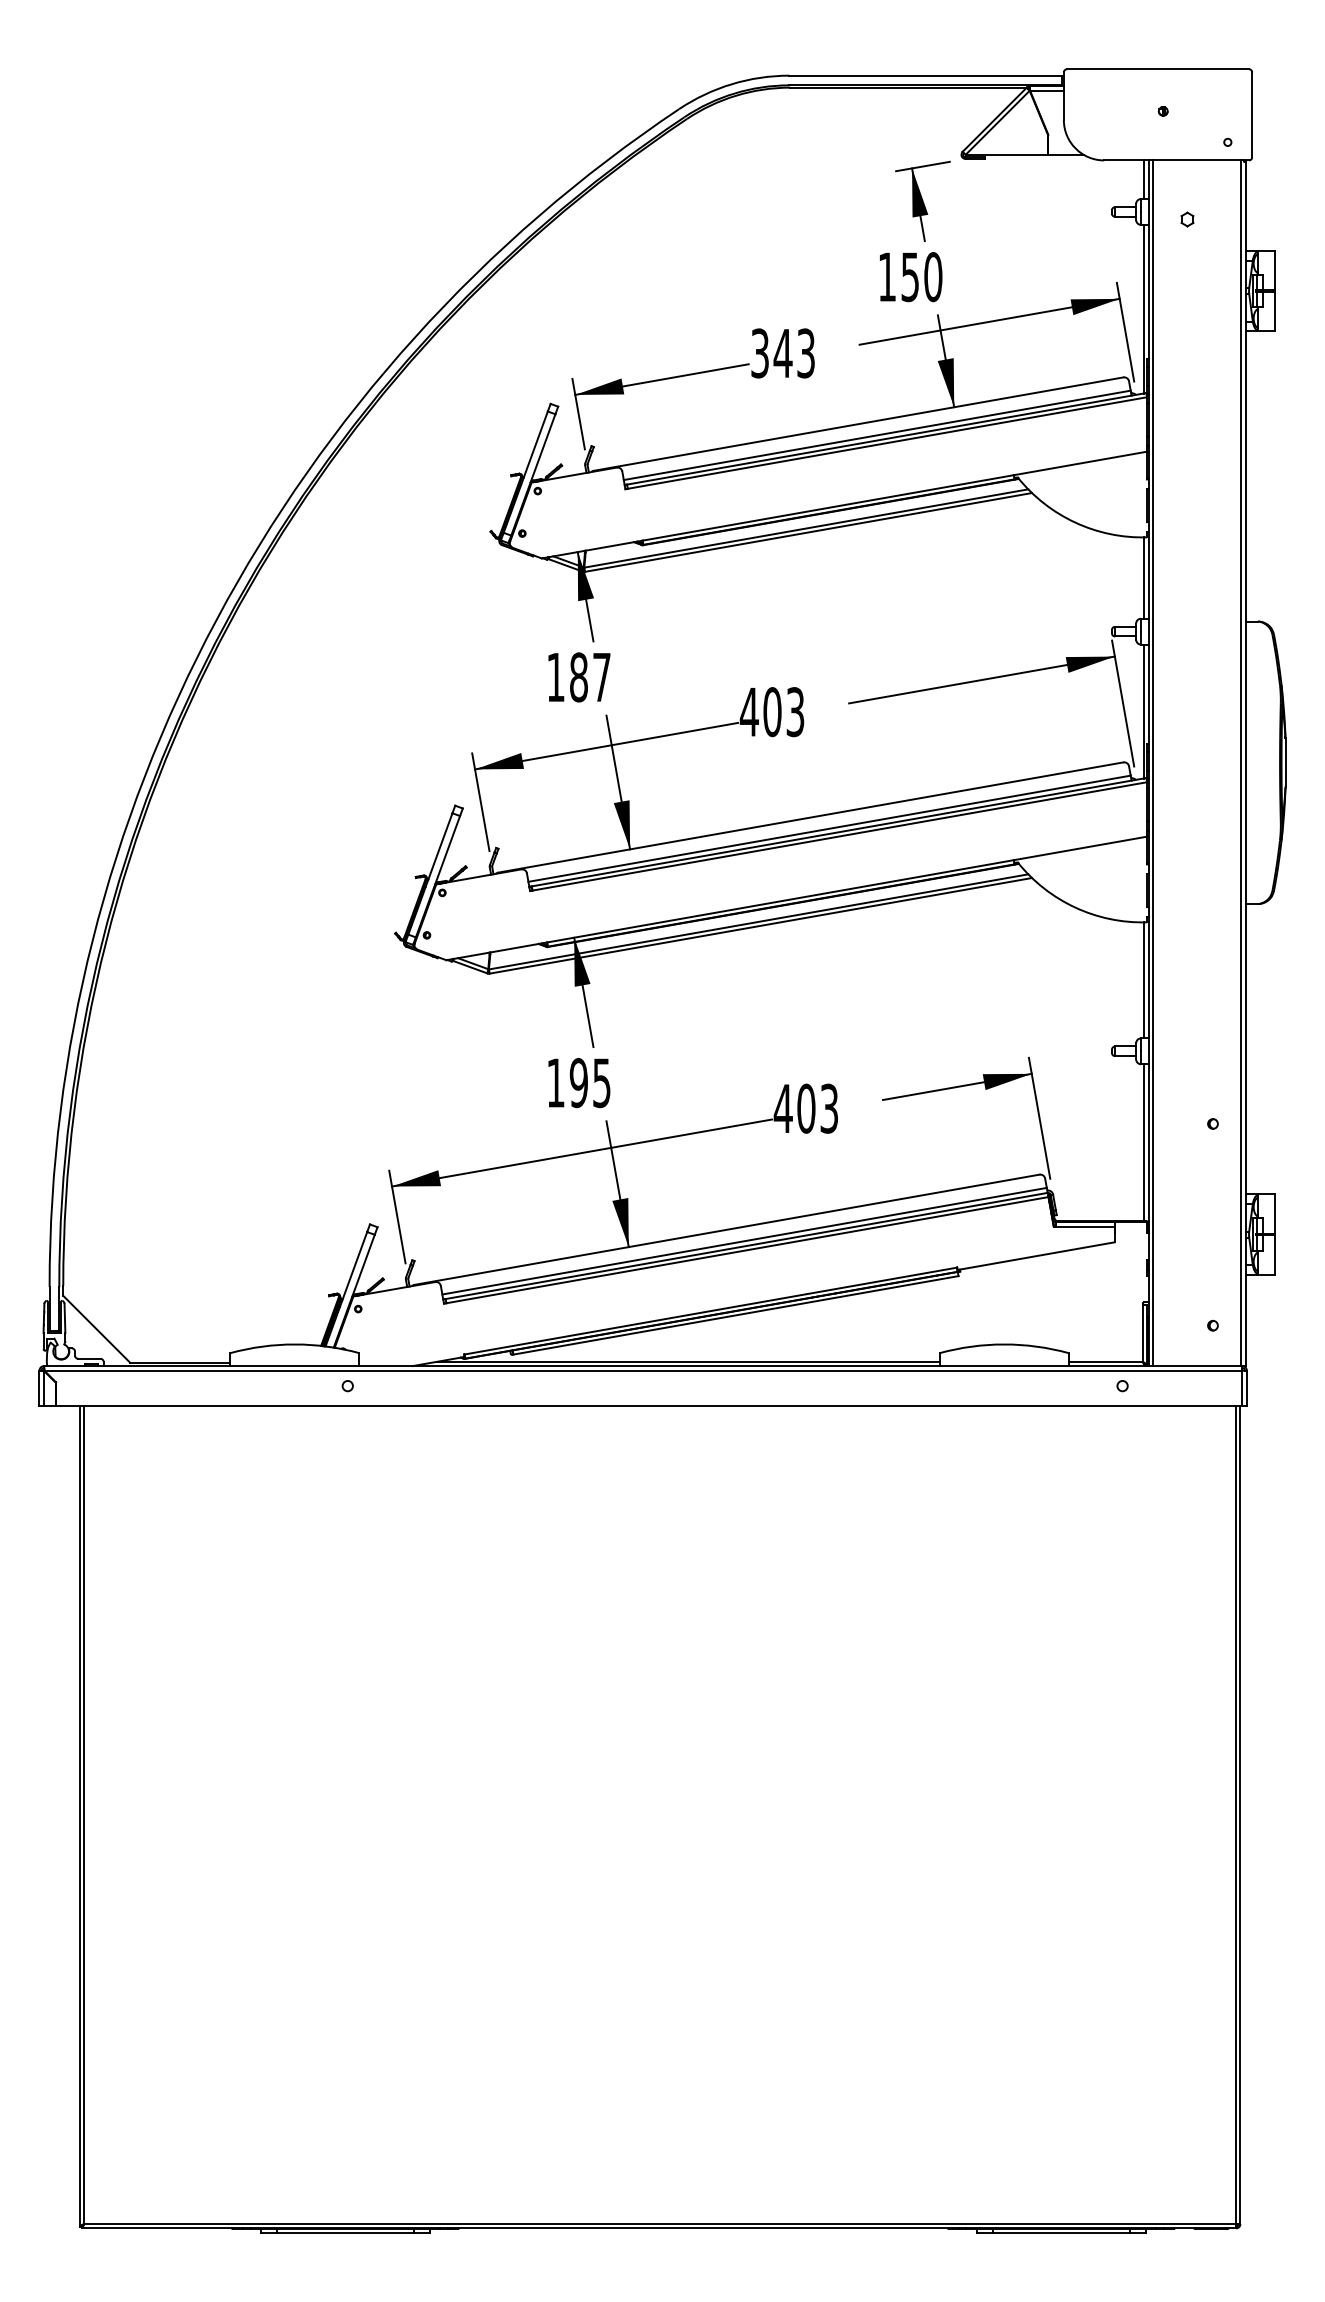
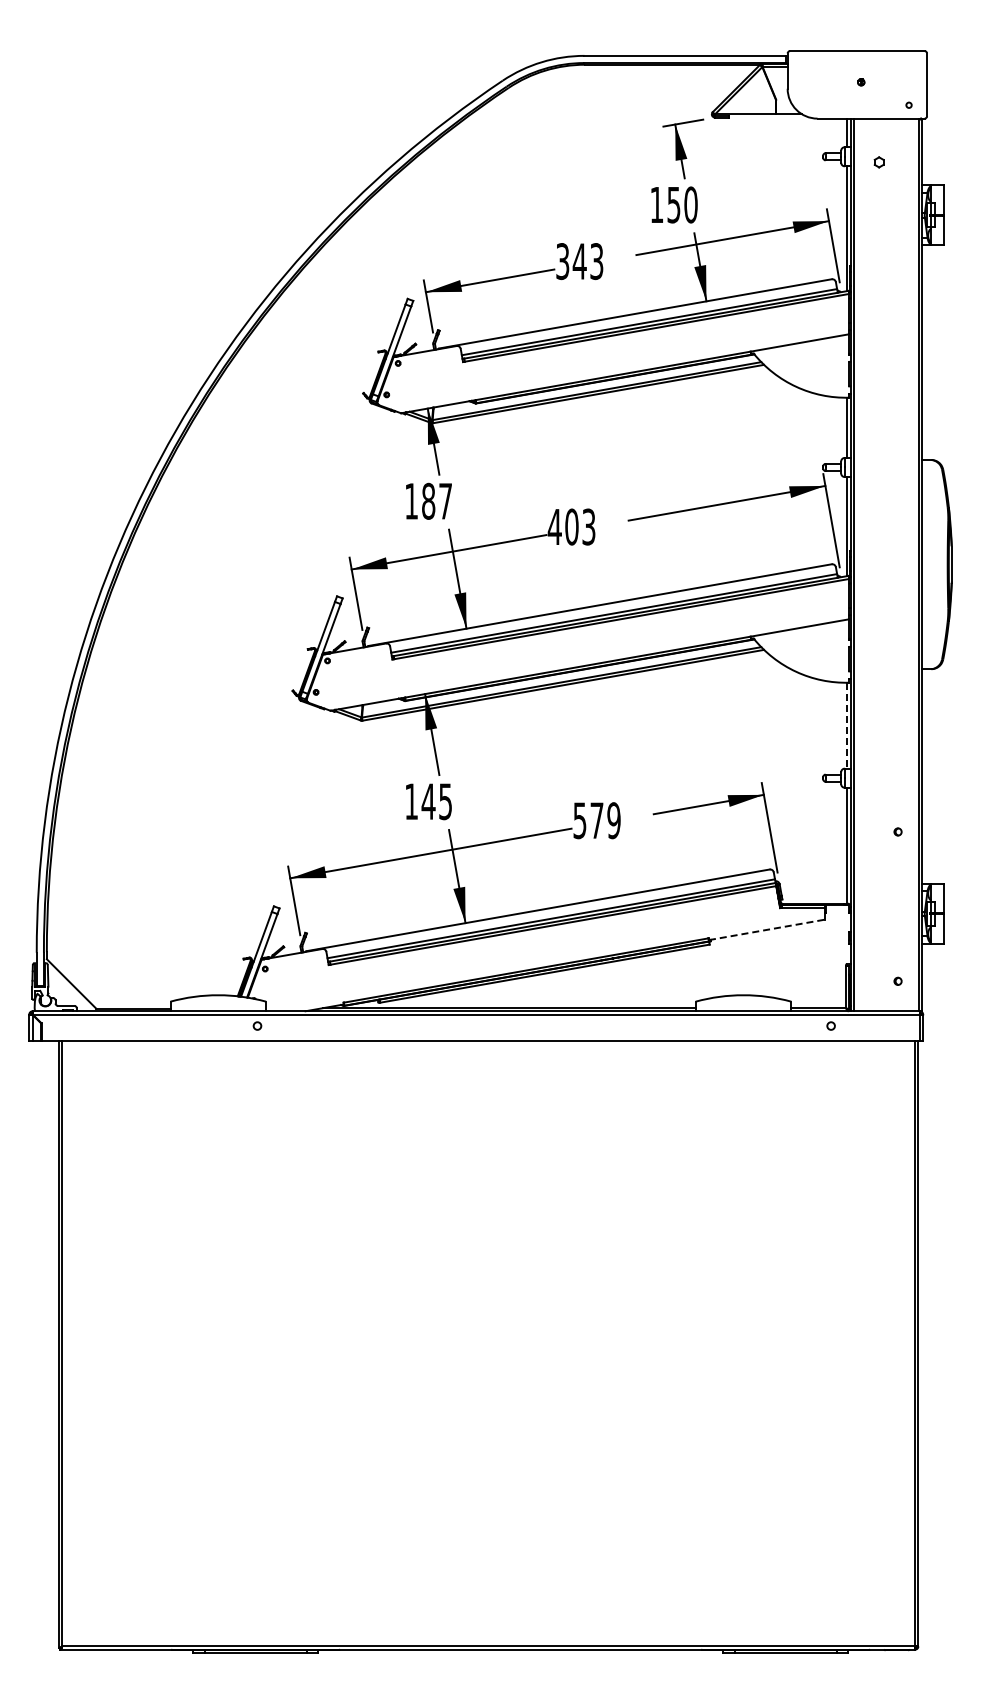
line: (1143, 980) -> (846, 725), solid -> dashed
text: (578, 1082) -> (428, 801), 195 -> 145
text: (805, 1108) -> (596, 820), 403 -> 579
line: (1036, 1255) -> (767, 929), solid -> dashed

